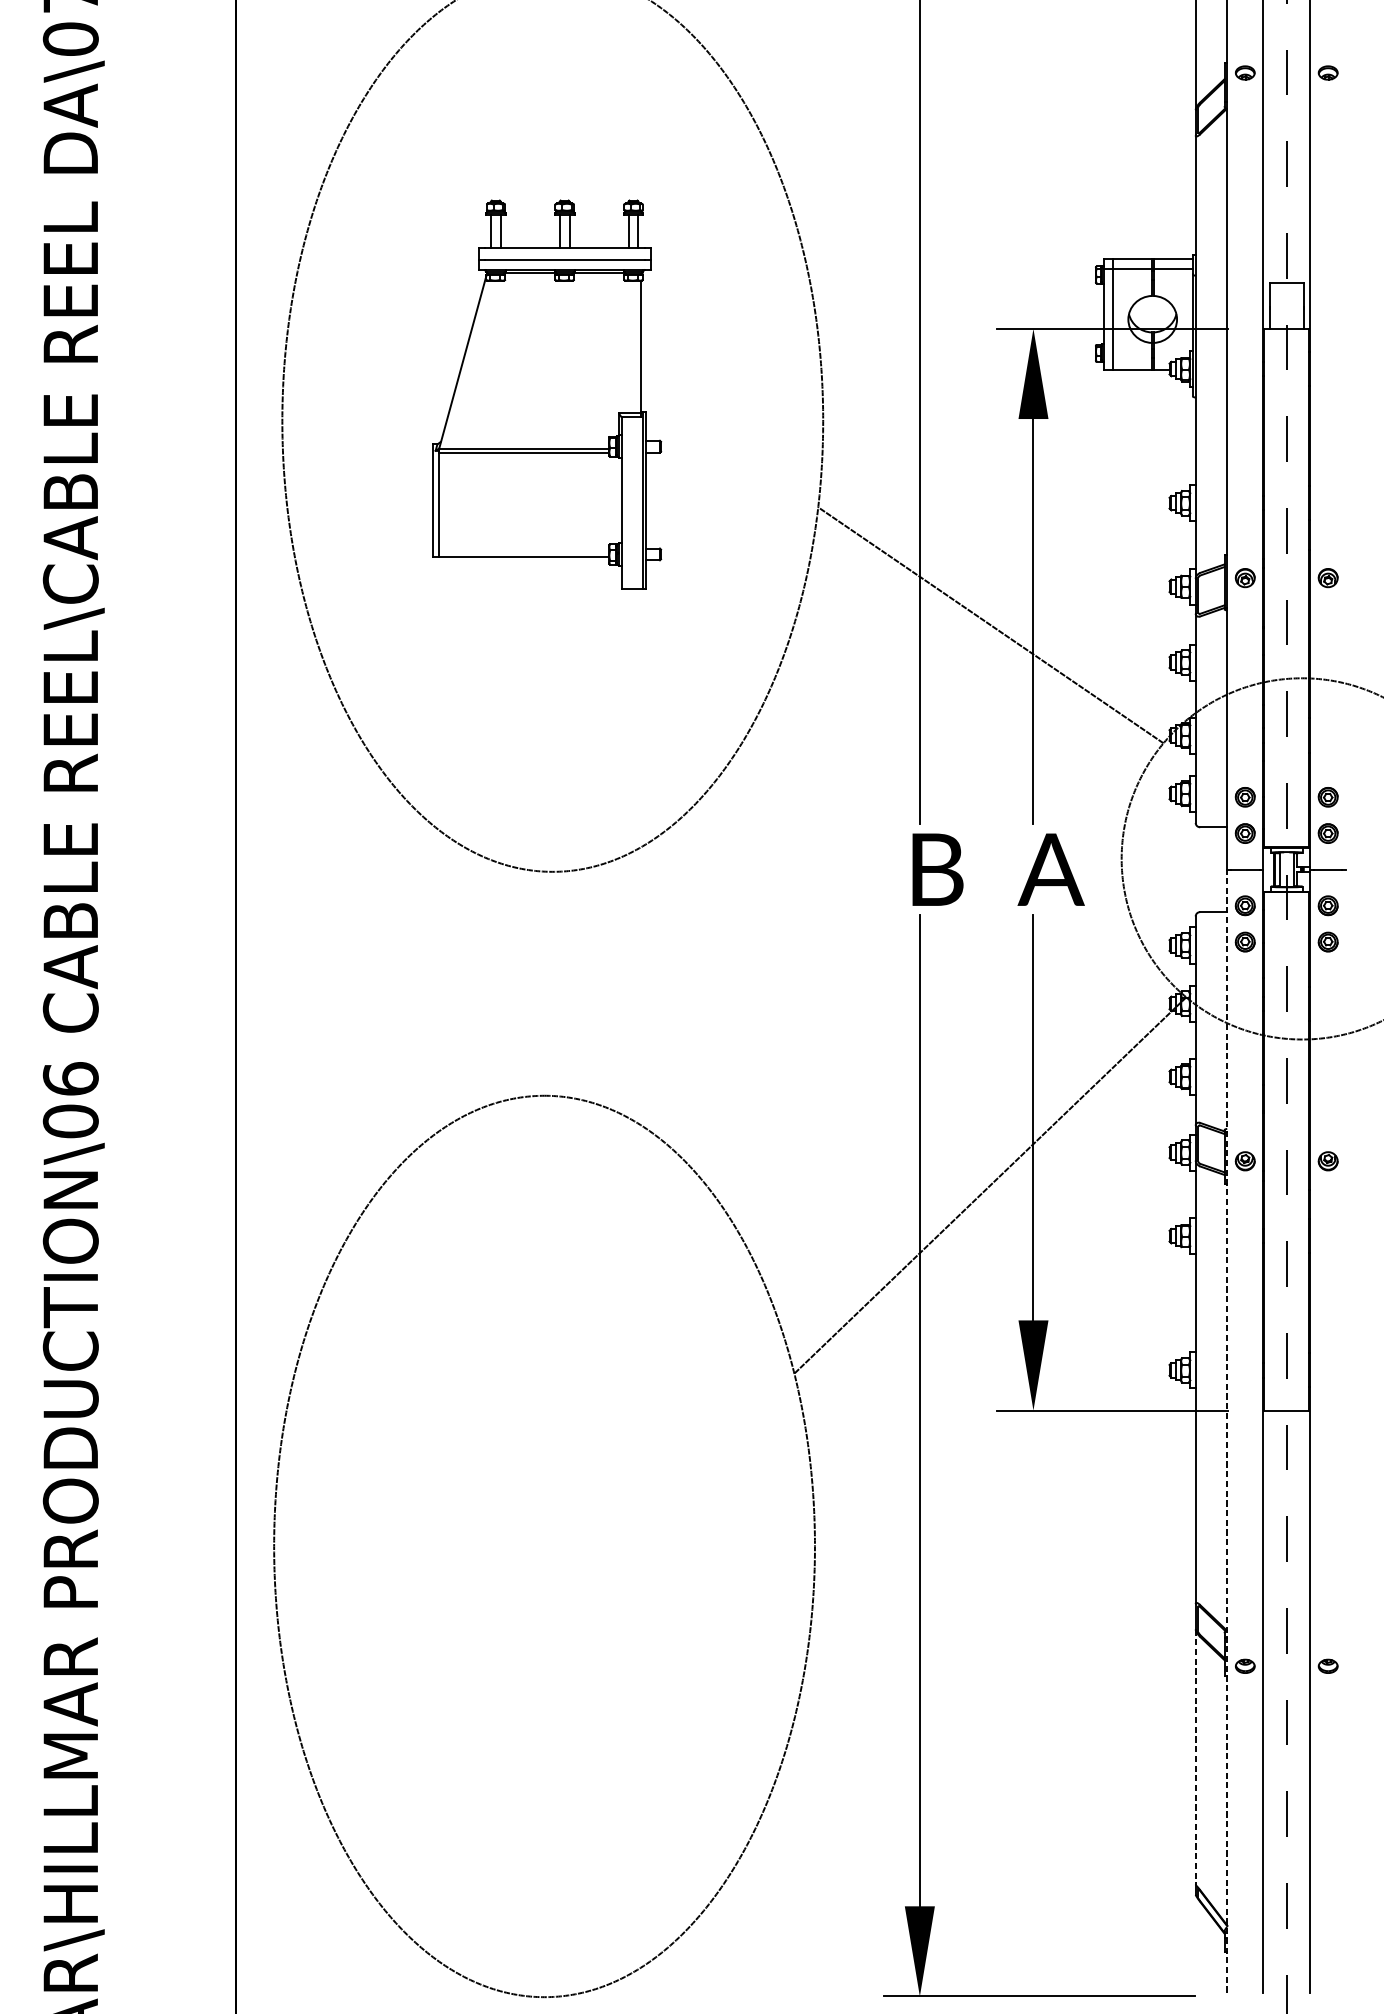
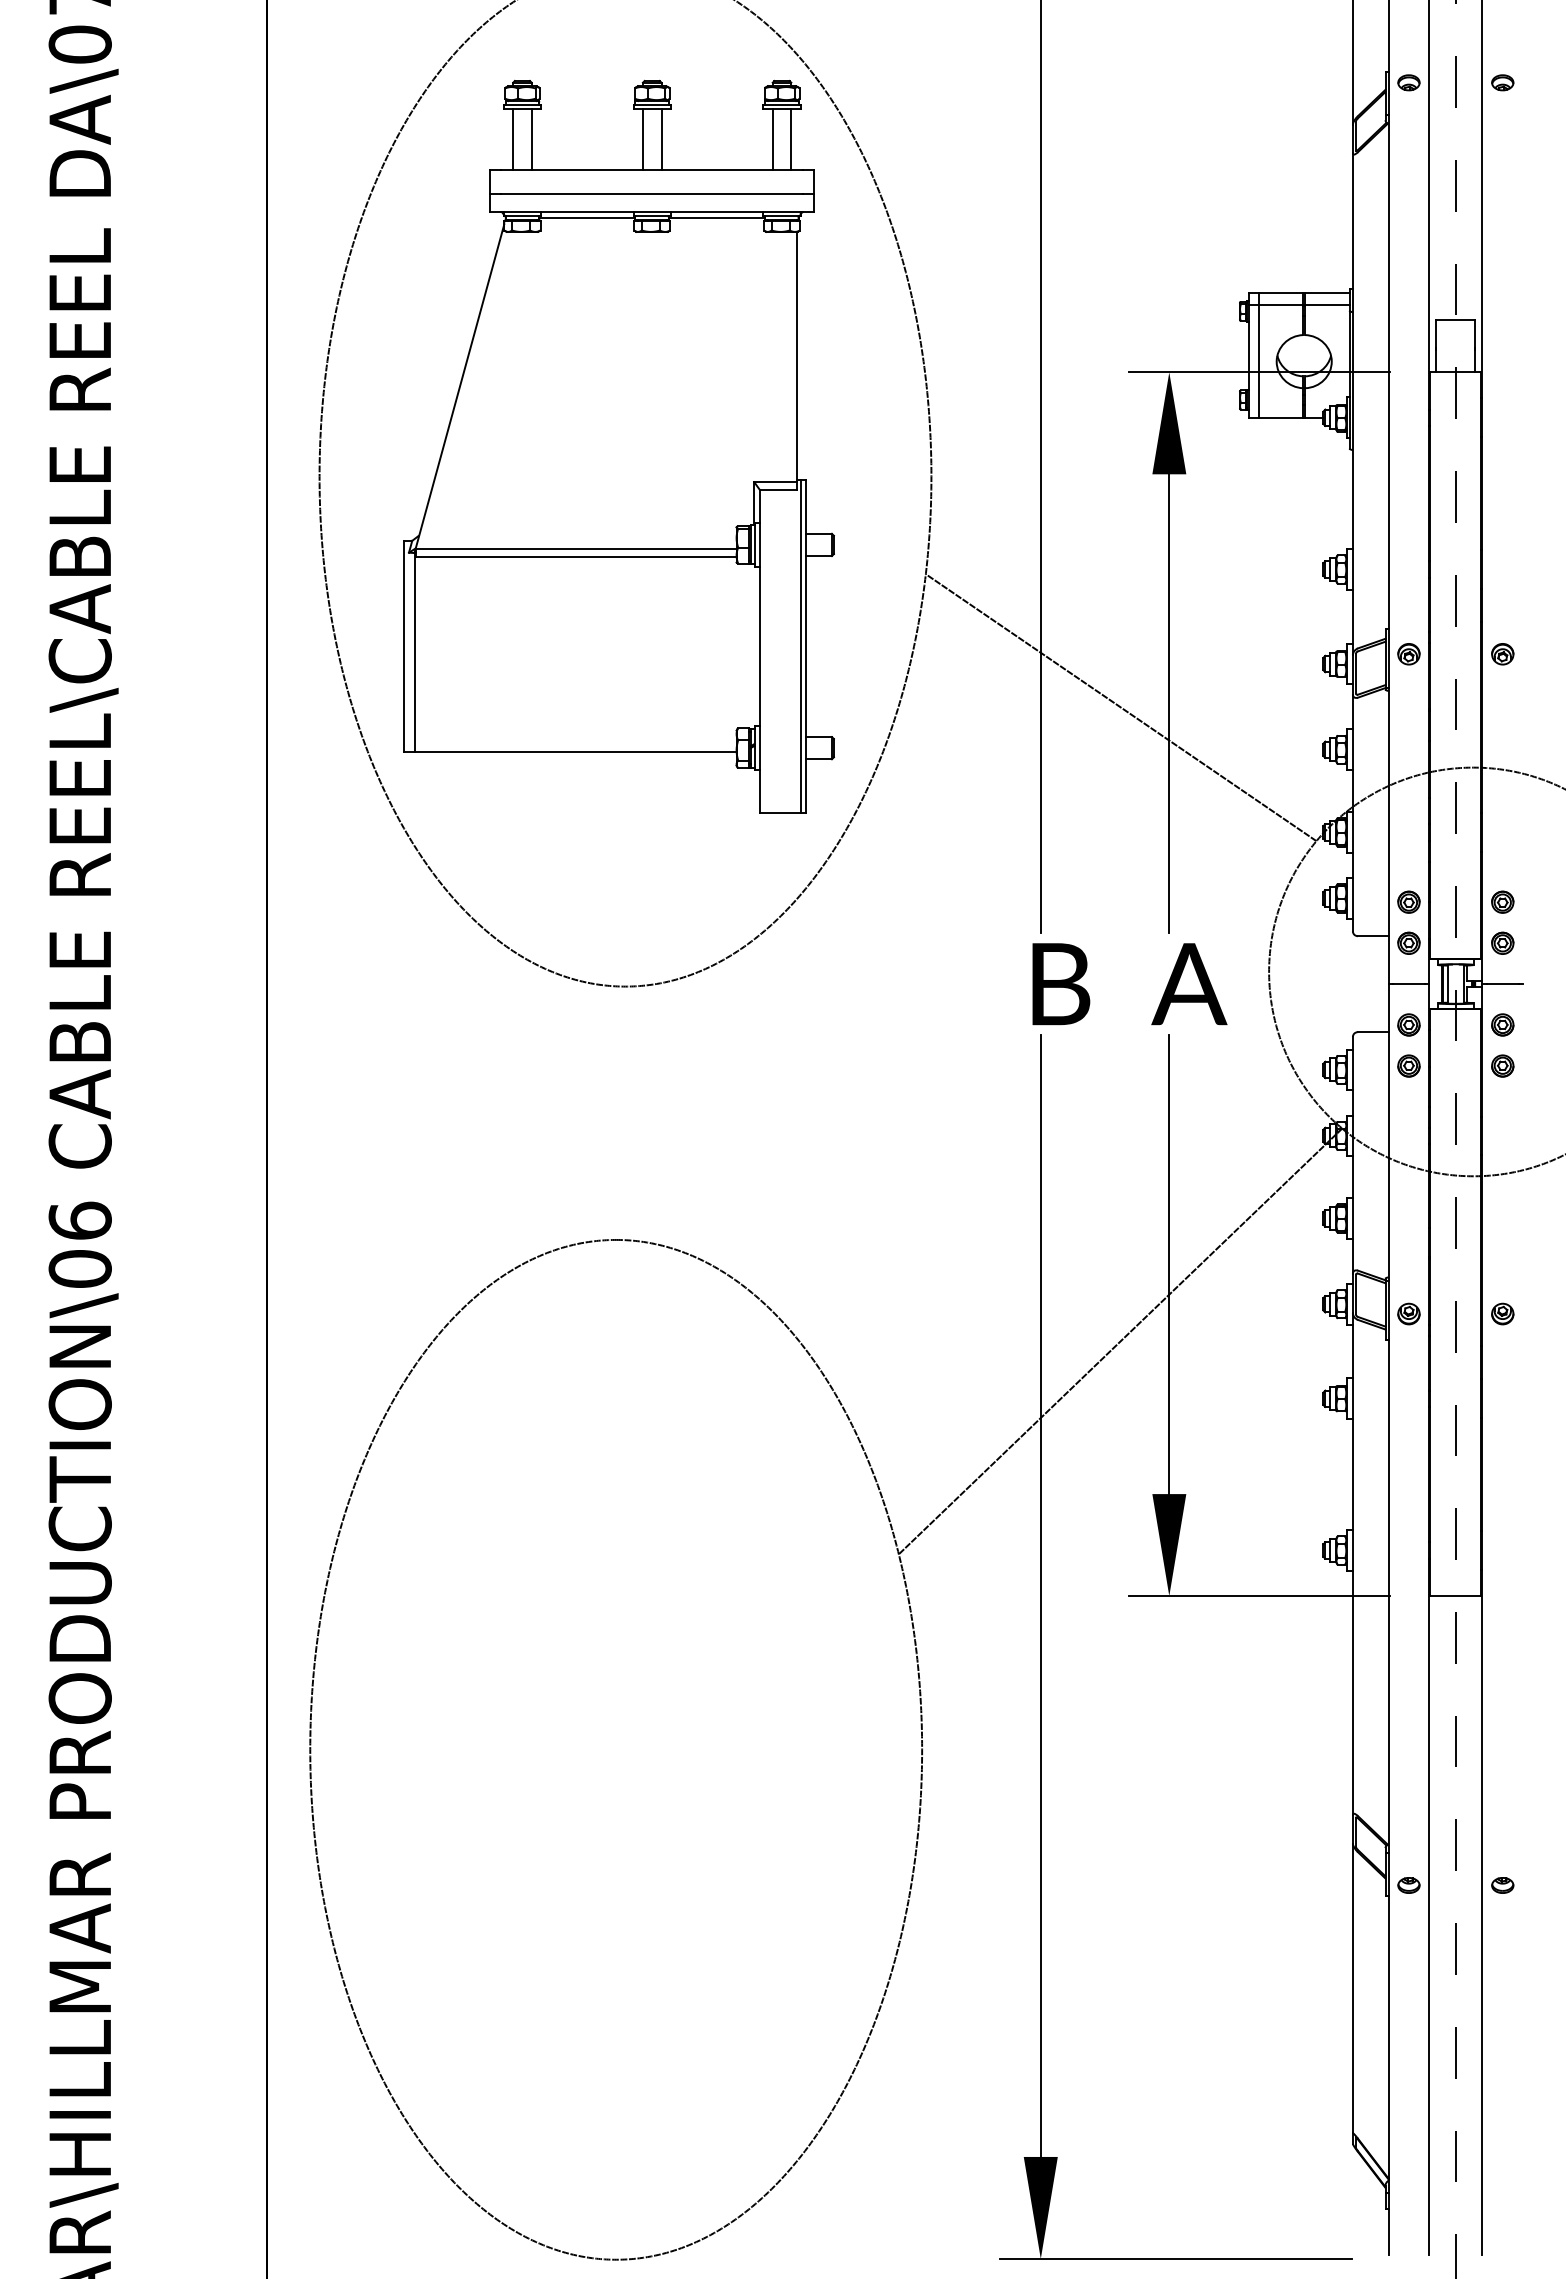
part: (546, 394) -> (618, 446), size x1.67
line: (1227, 1430) -> (1388, 1618), dashed -> solid
line: (1195, 1757) -> (1352, 1988), dashed -> solid

